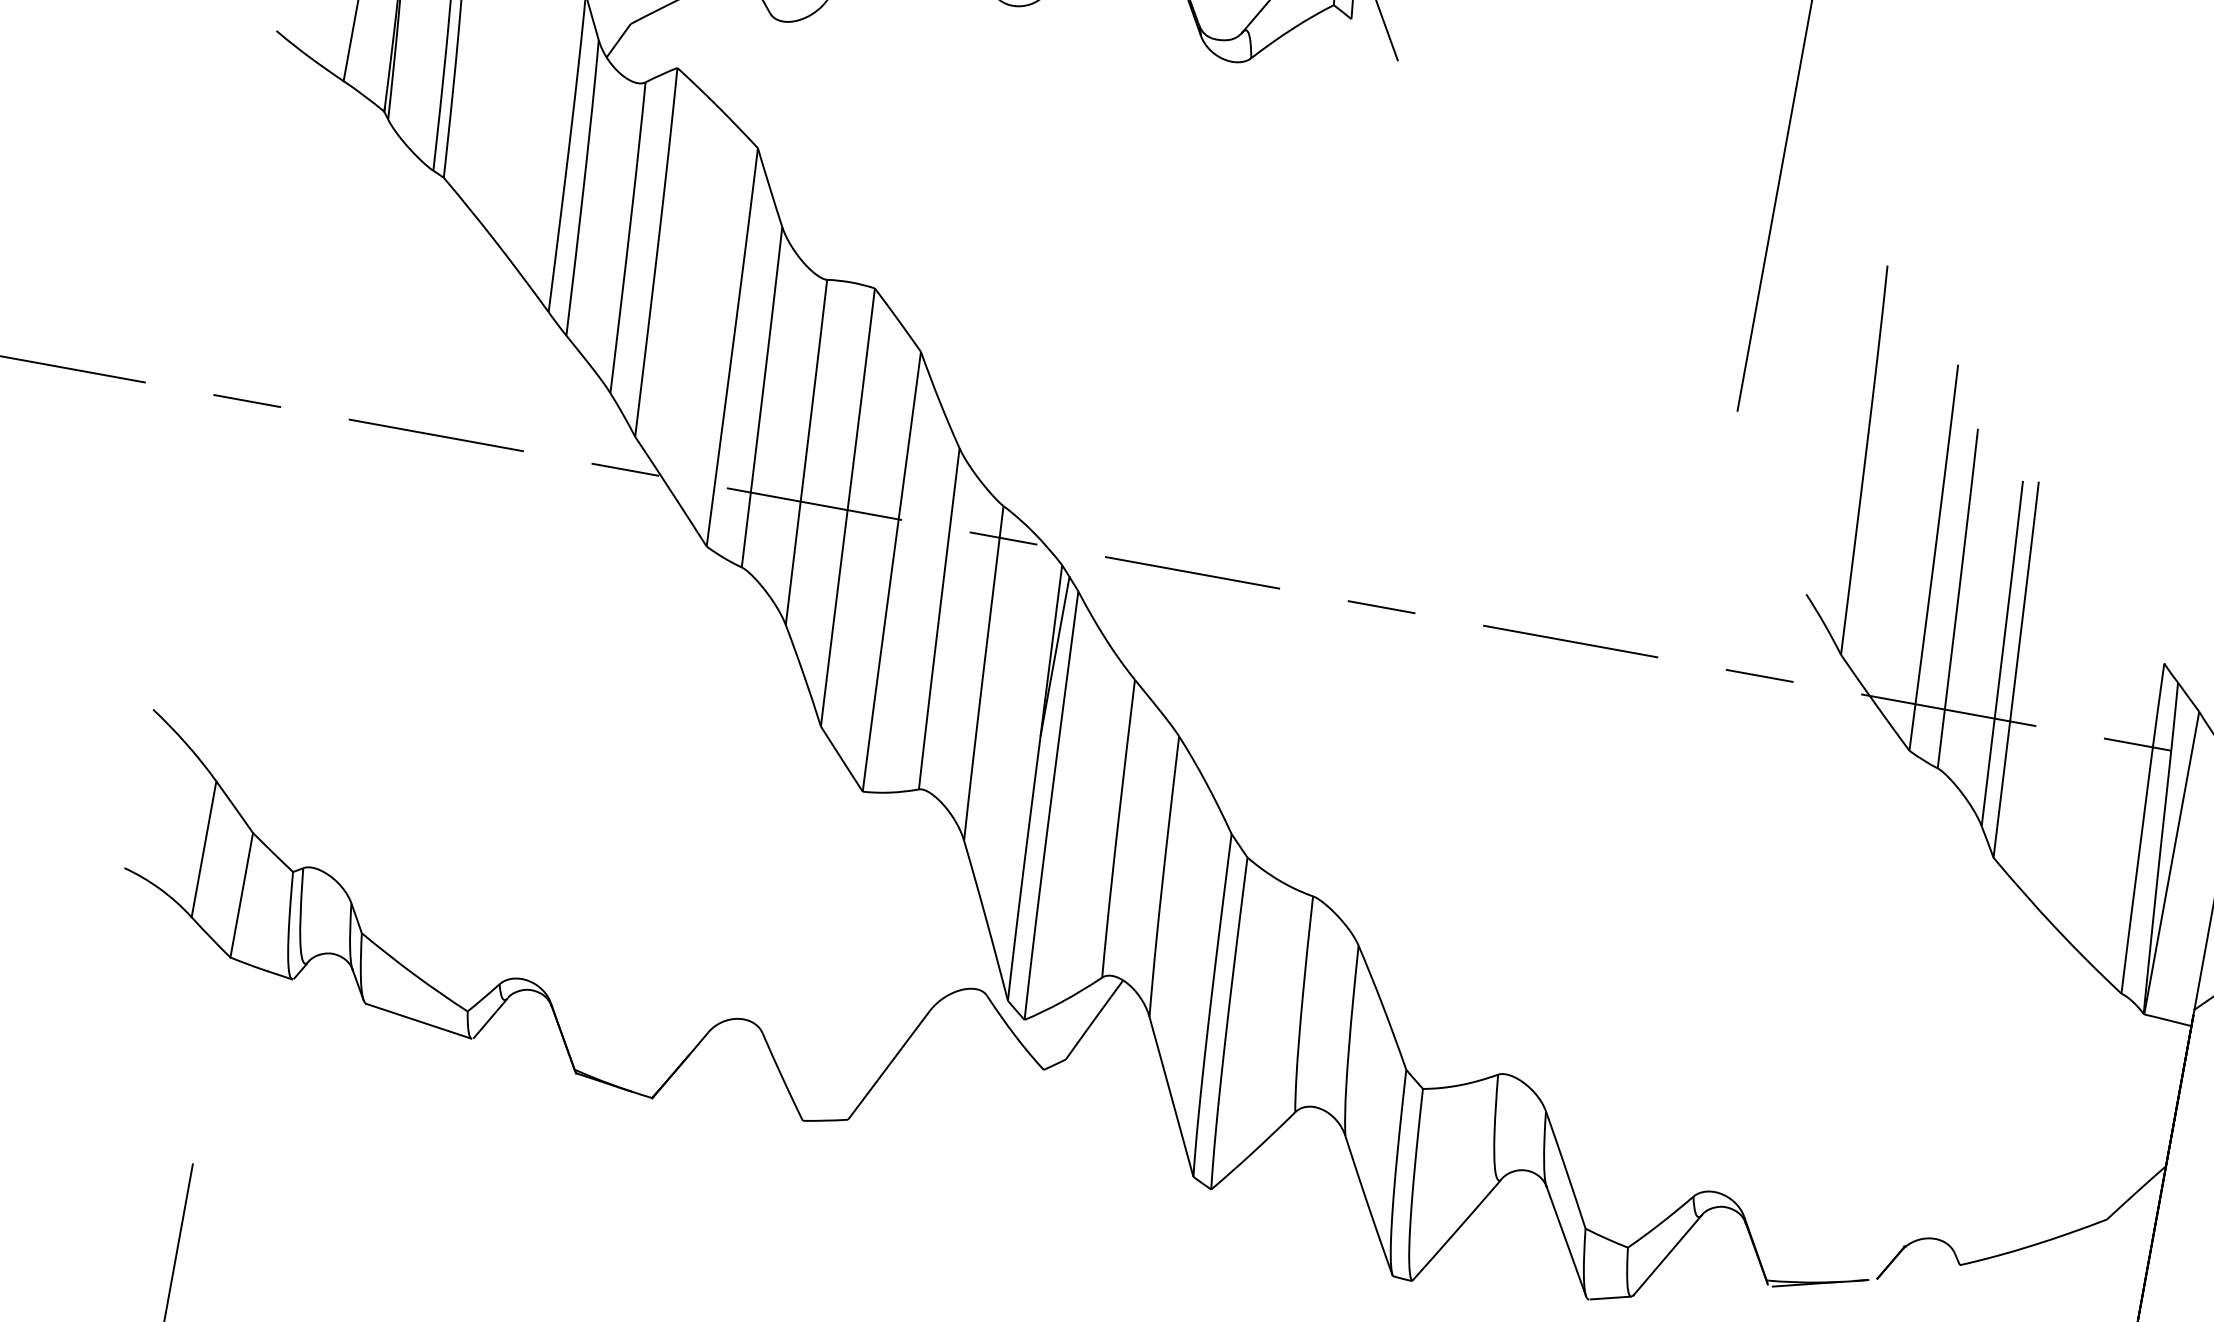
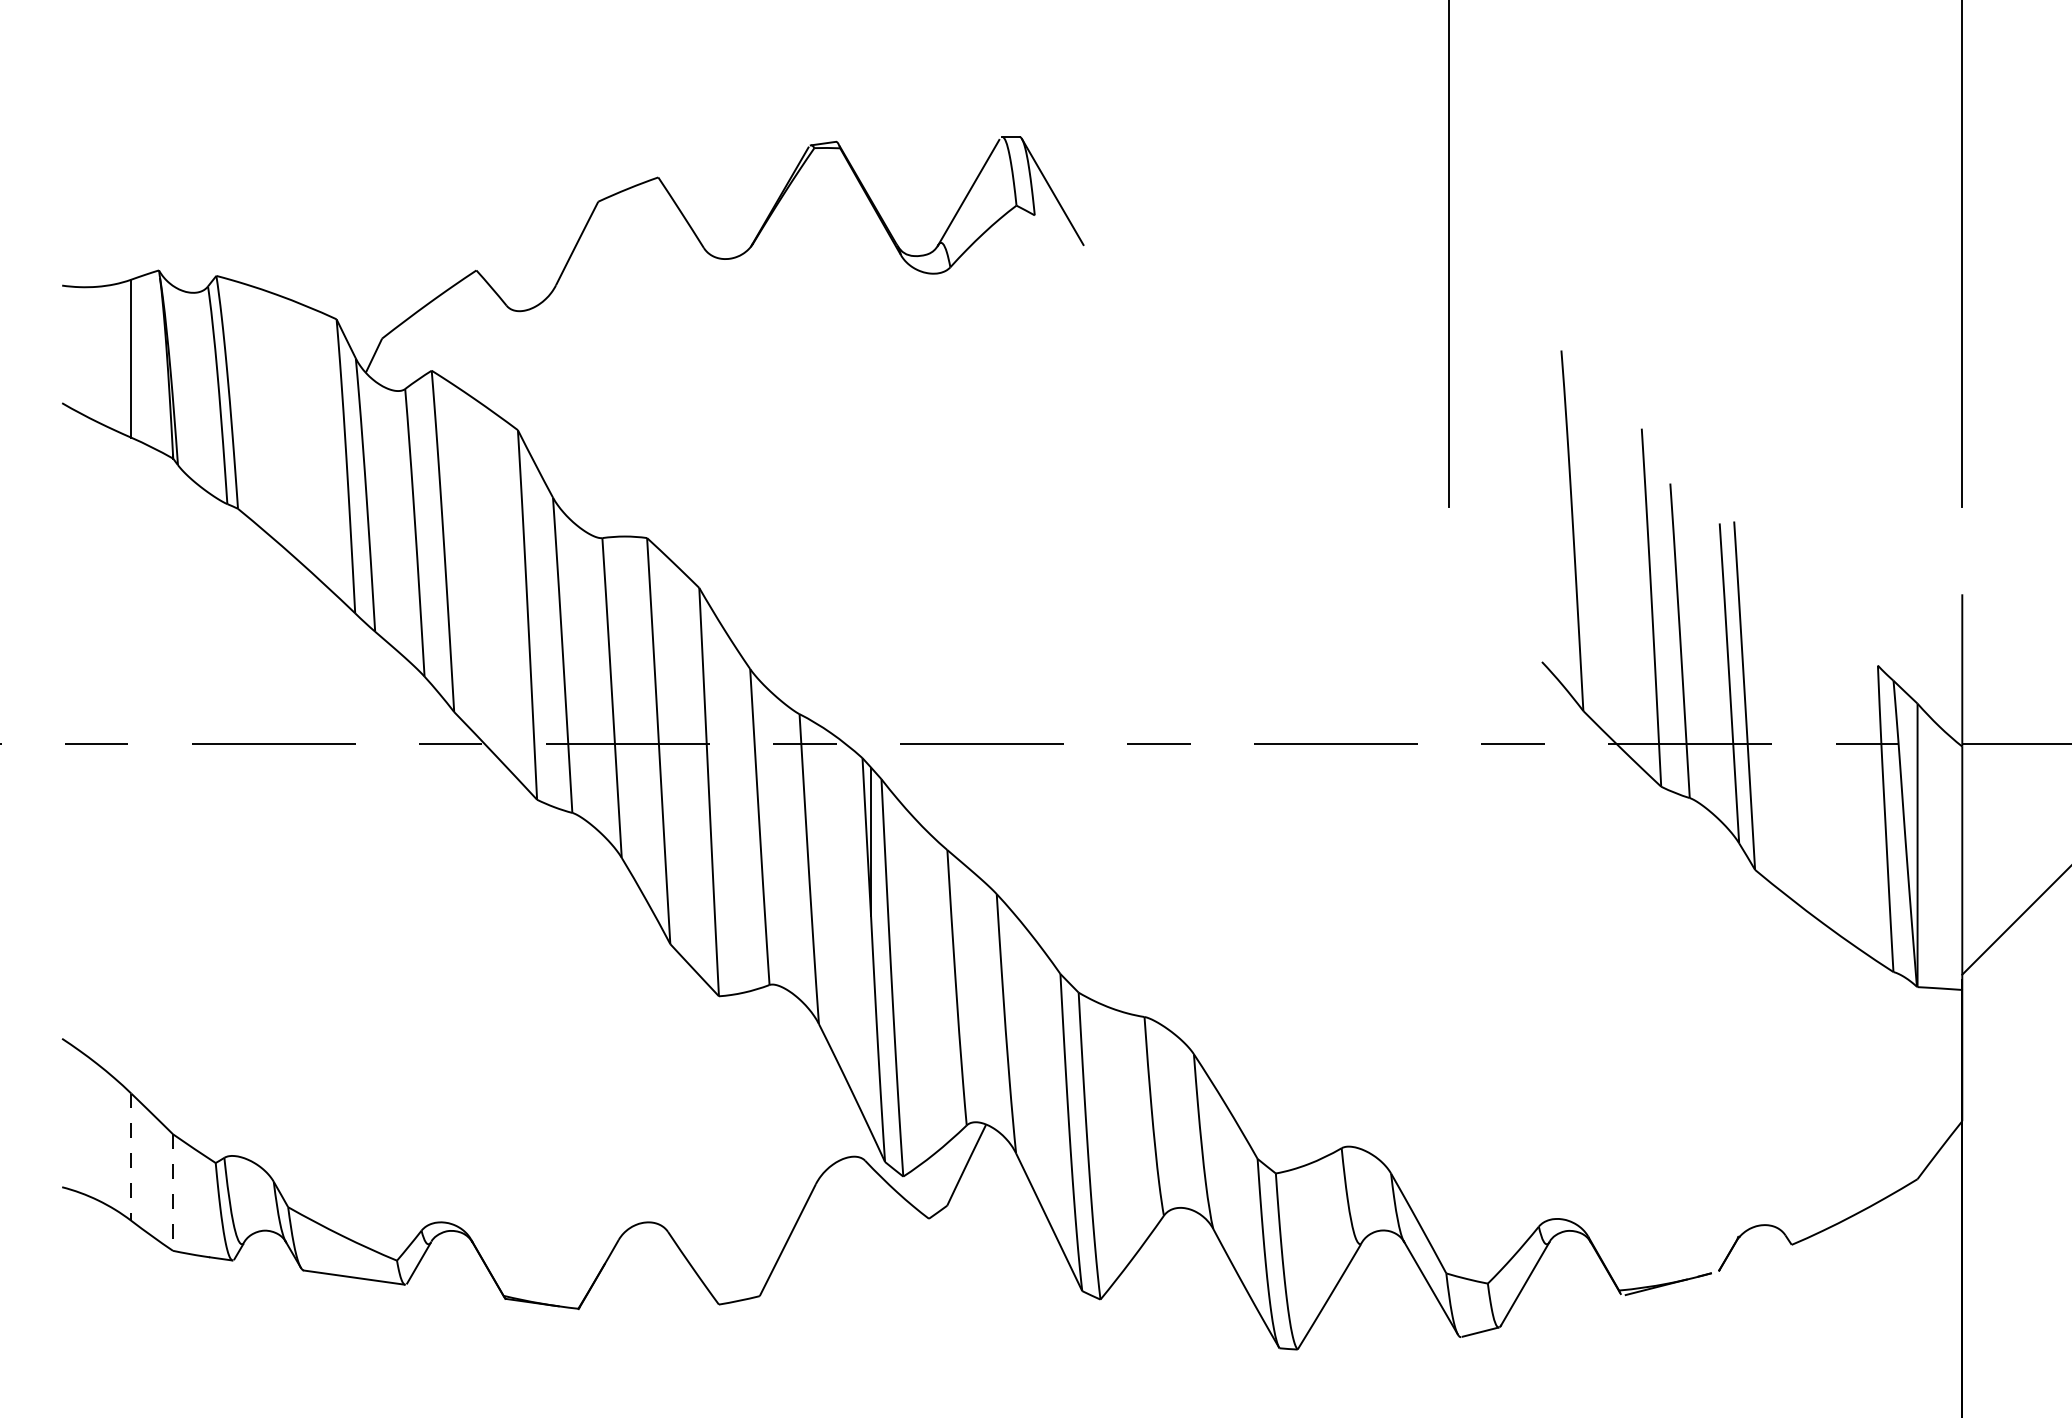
line: (204, 849) -> (131, 1157), solid -> dashed
line: (242, 896) -> (173, 1193), solid -> dashed

